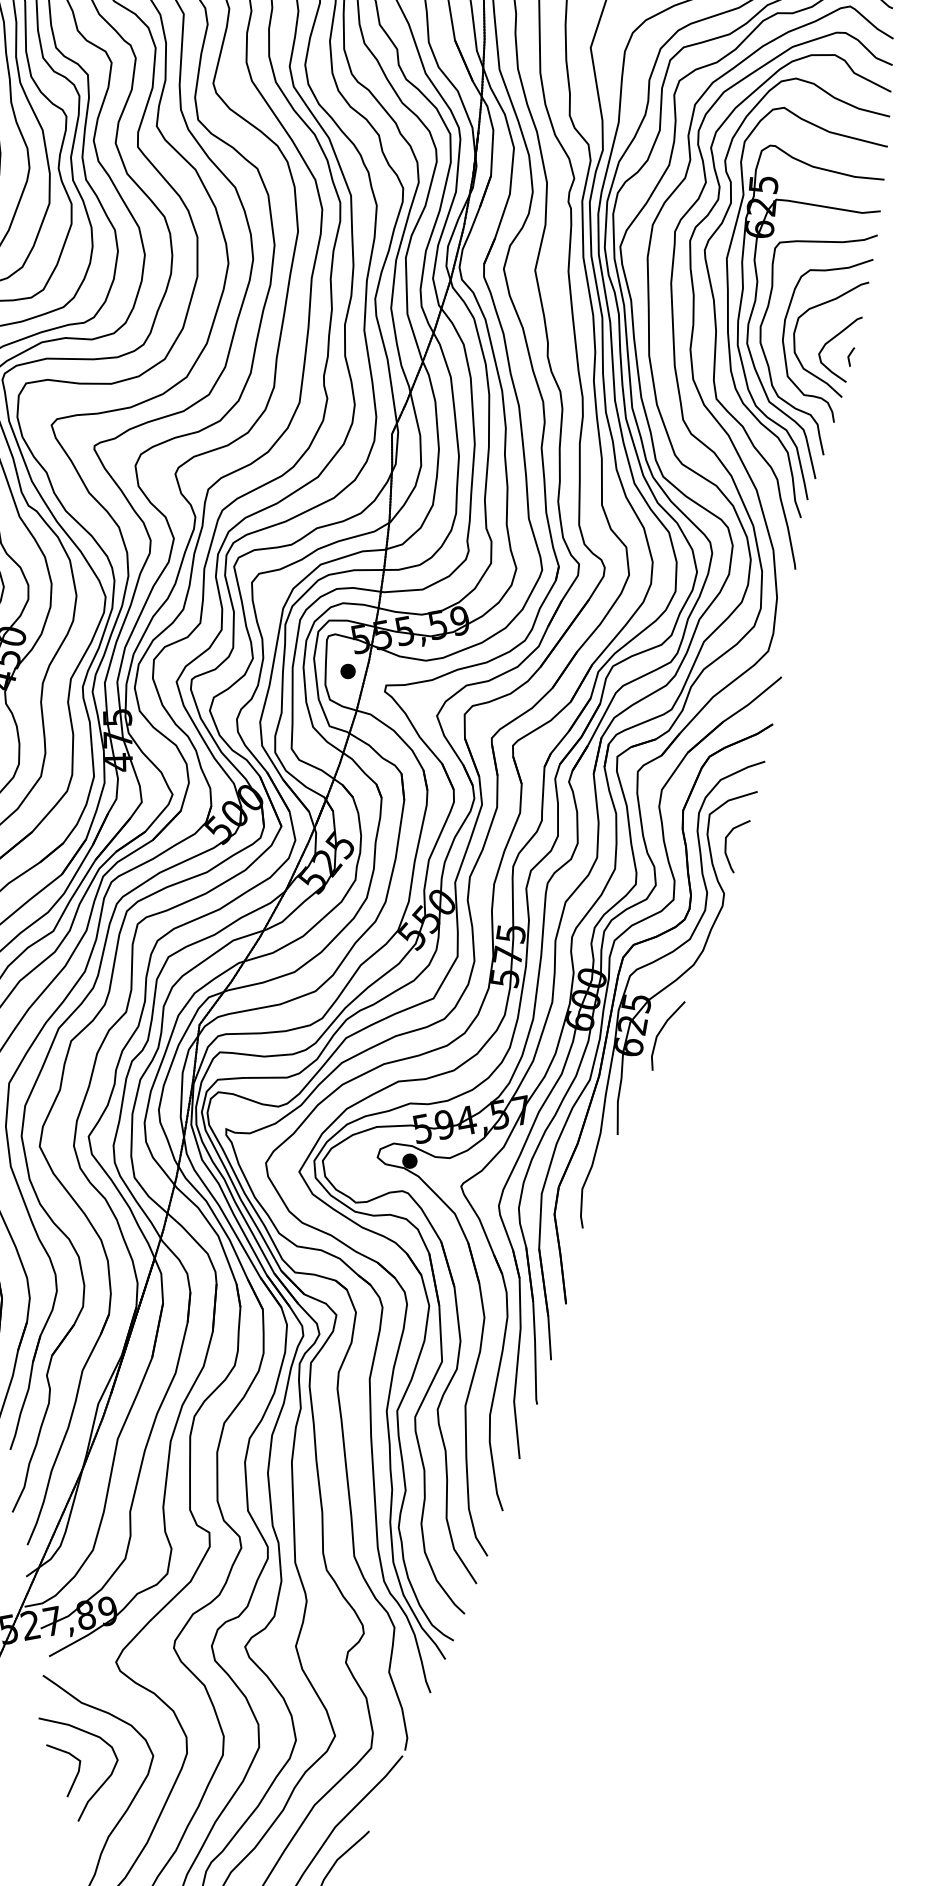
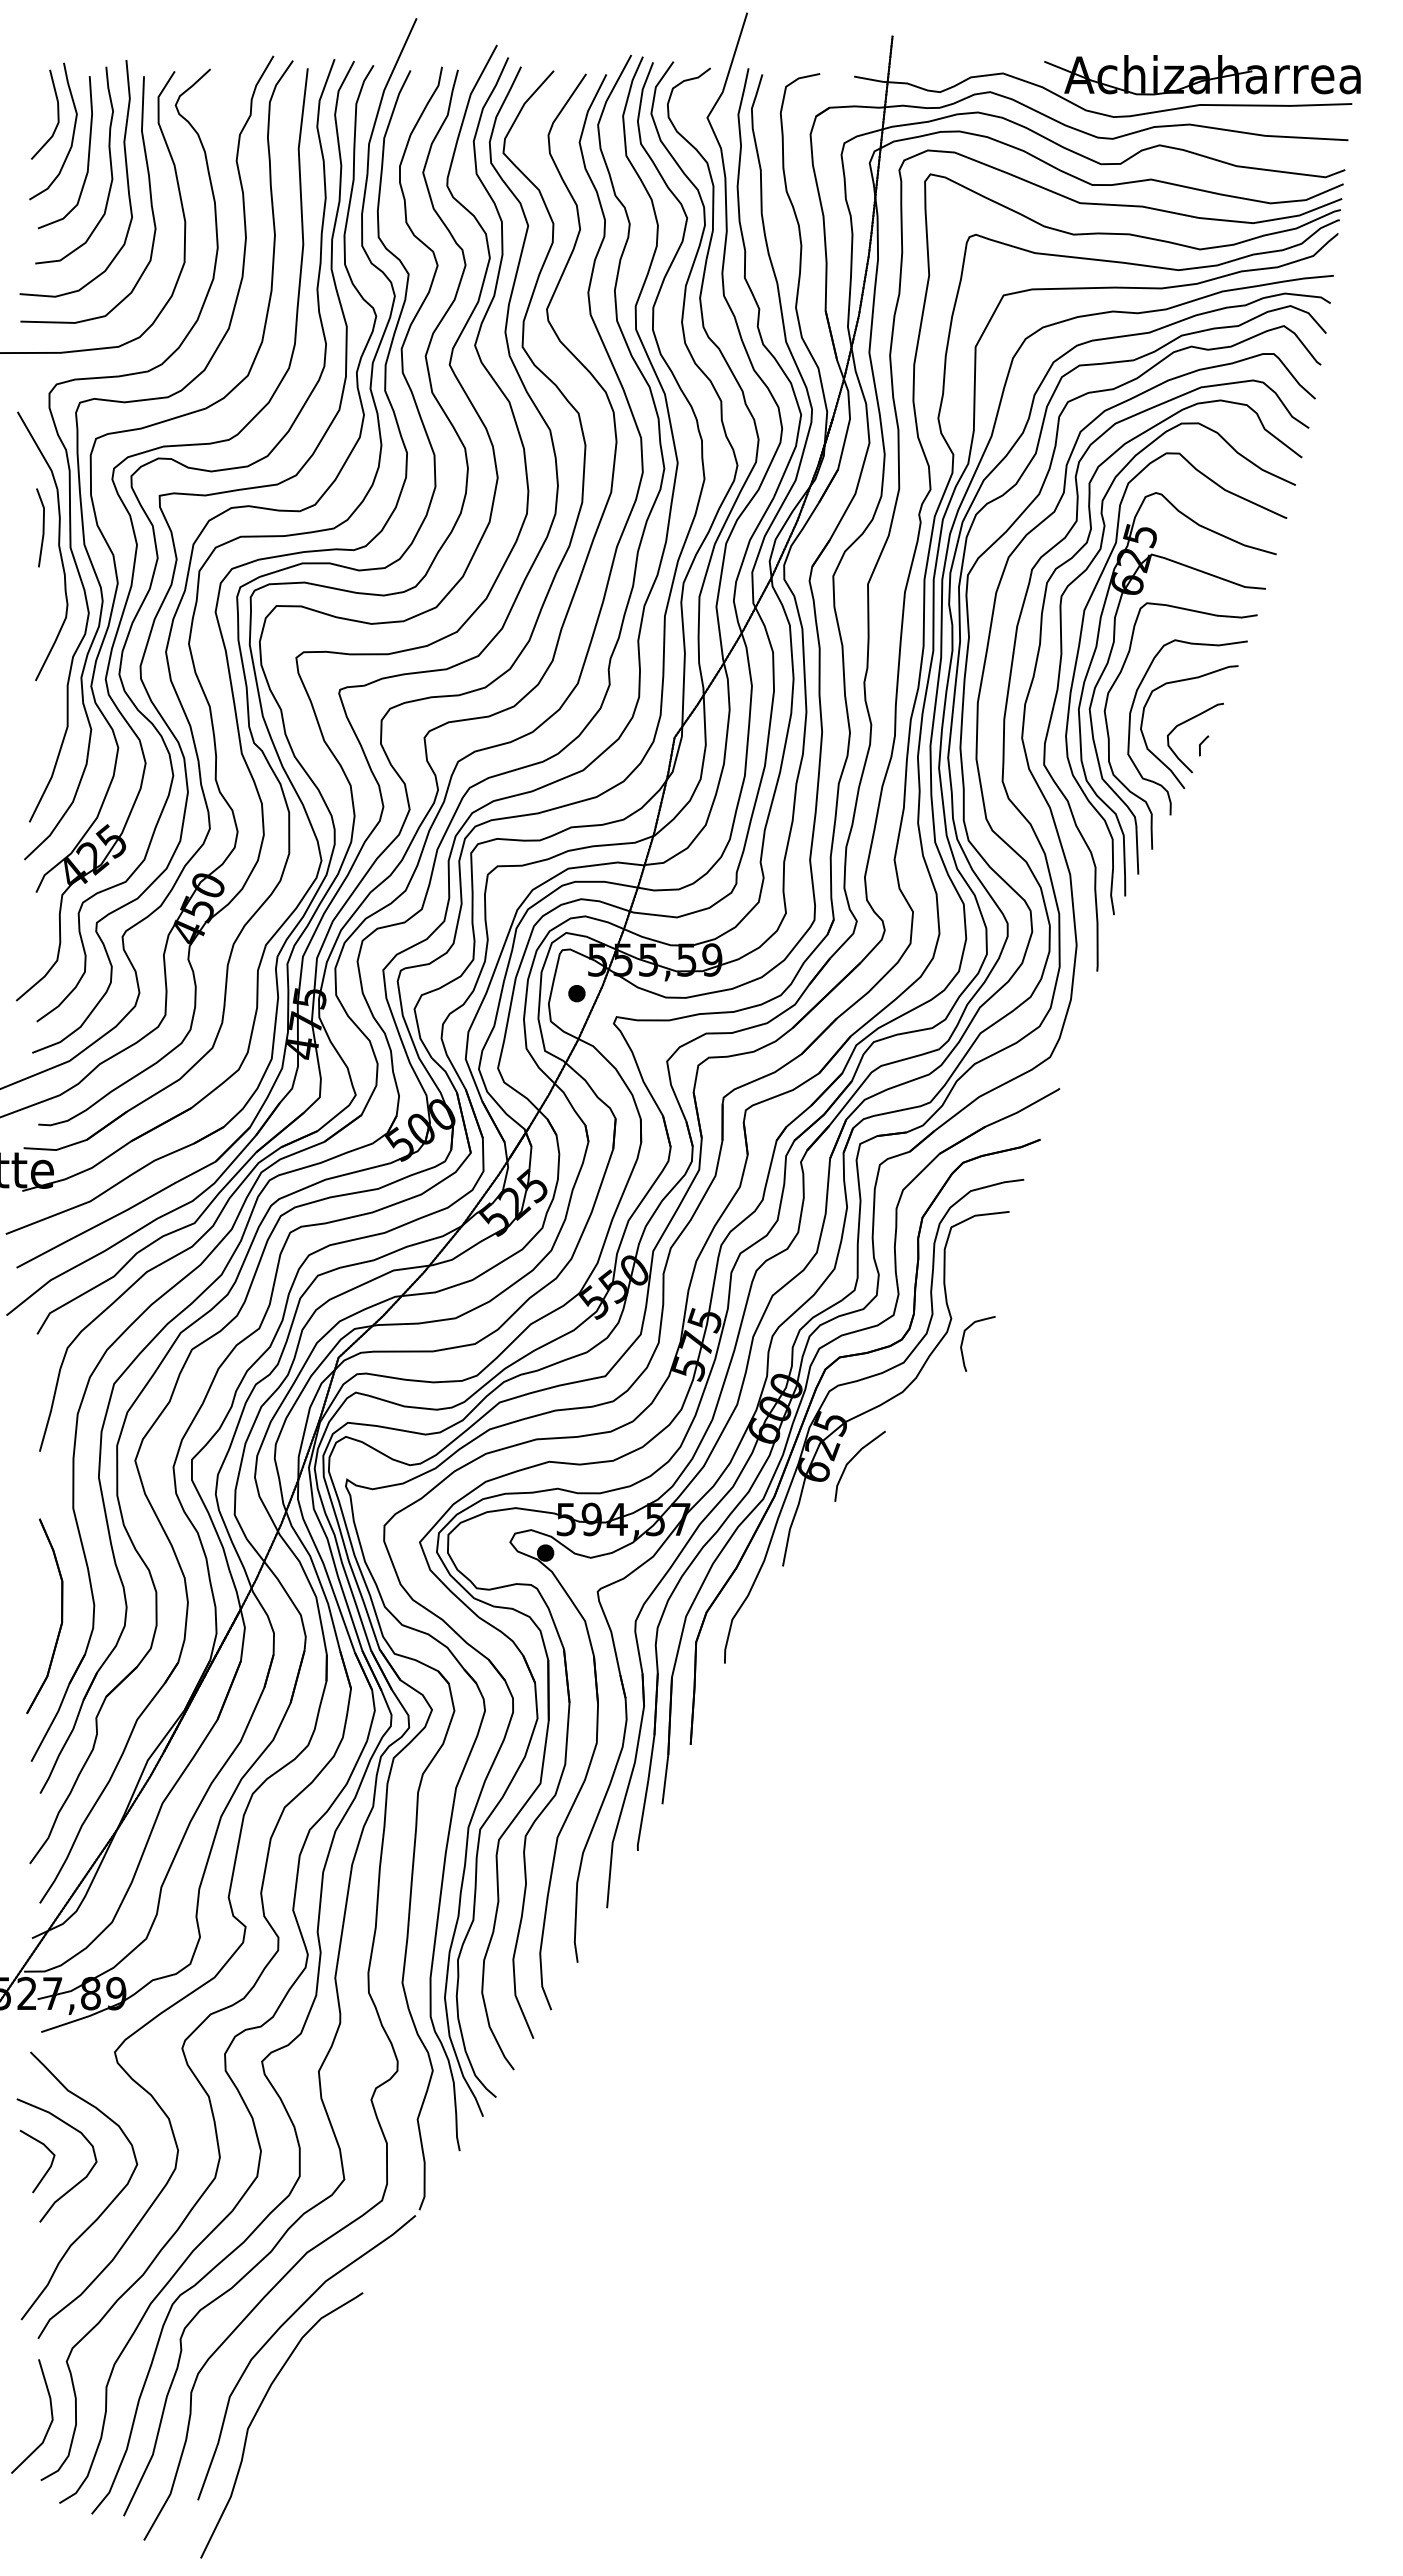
curve: (726, 847) -> (963, 1341), moved

